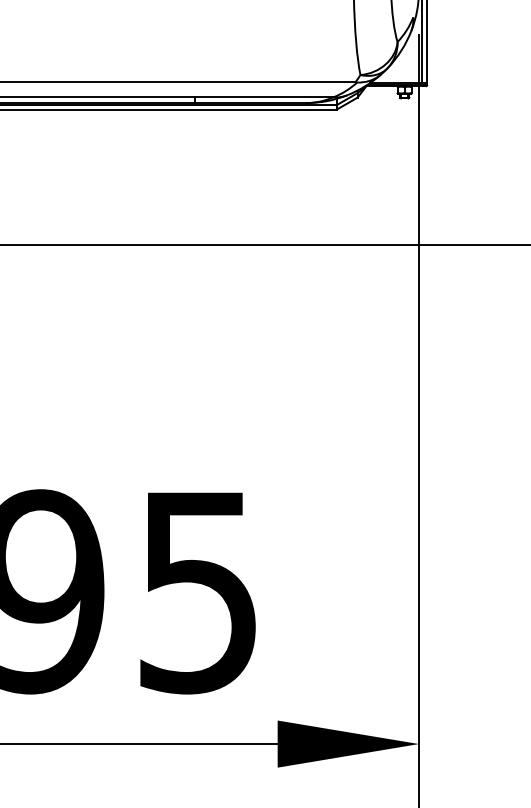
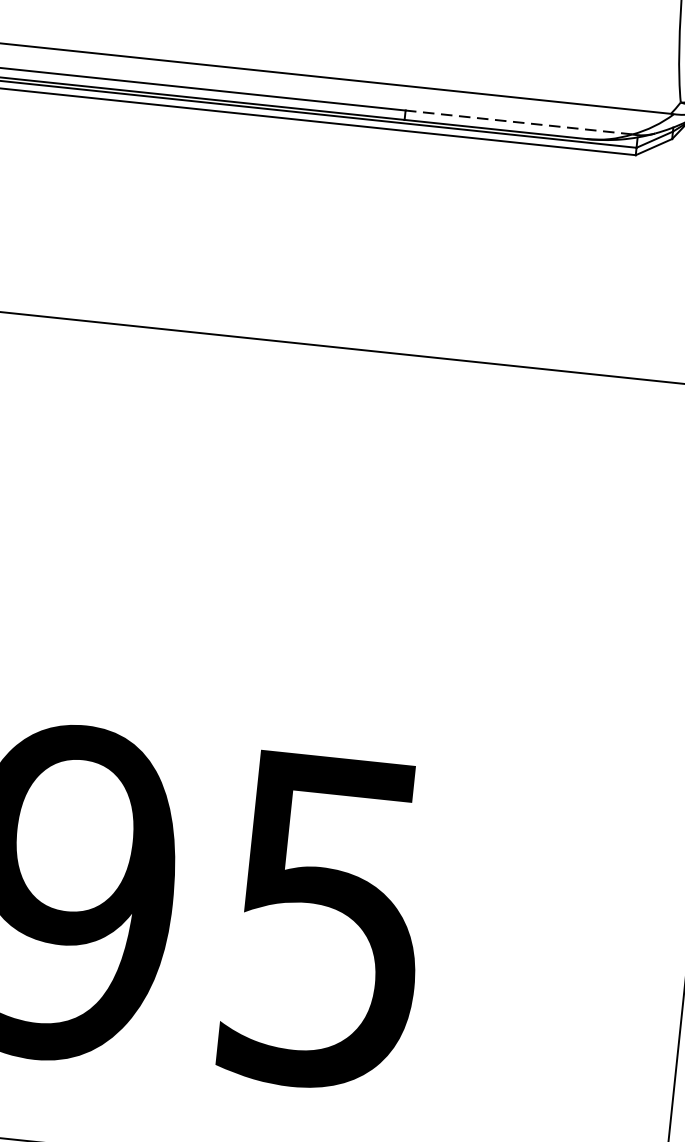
line: (263, 97) -> (518, 122), solid -> dashed

